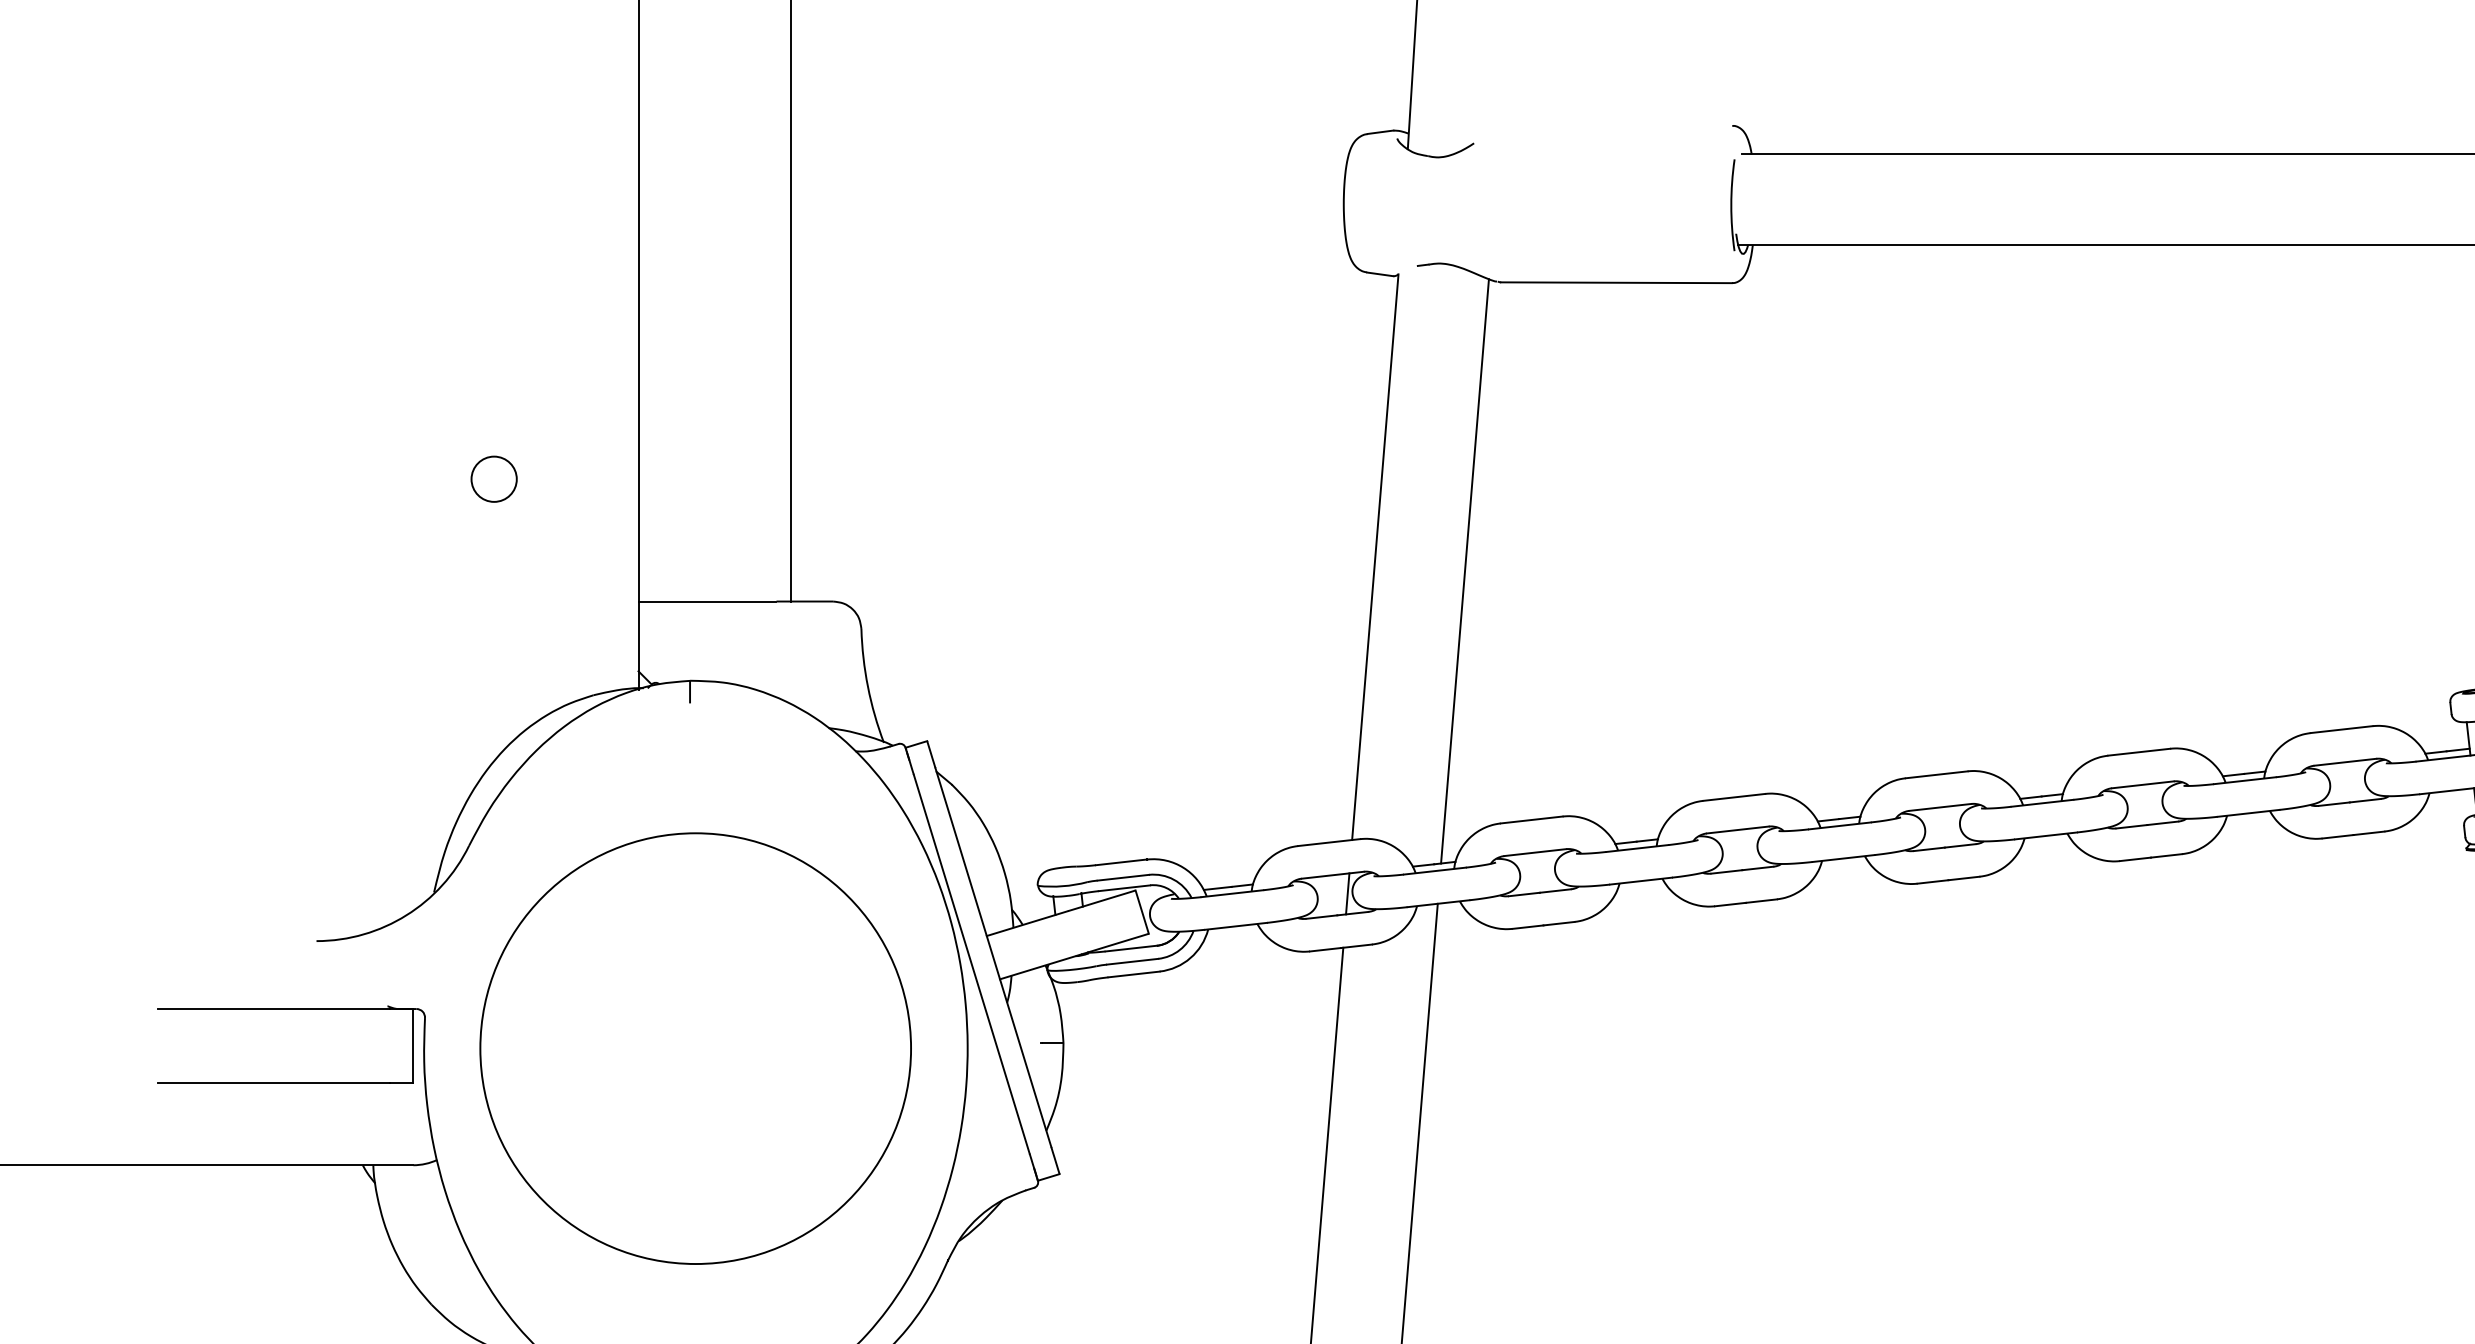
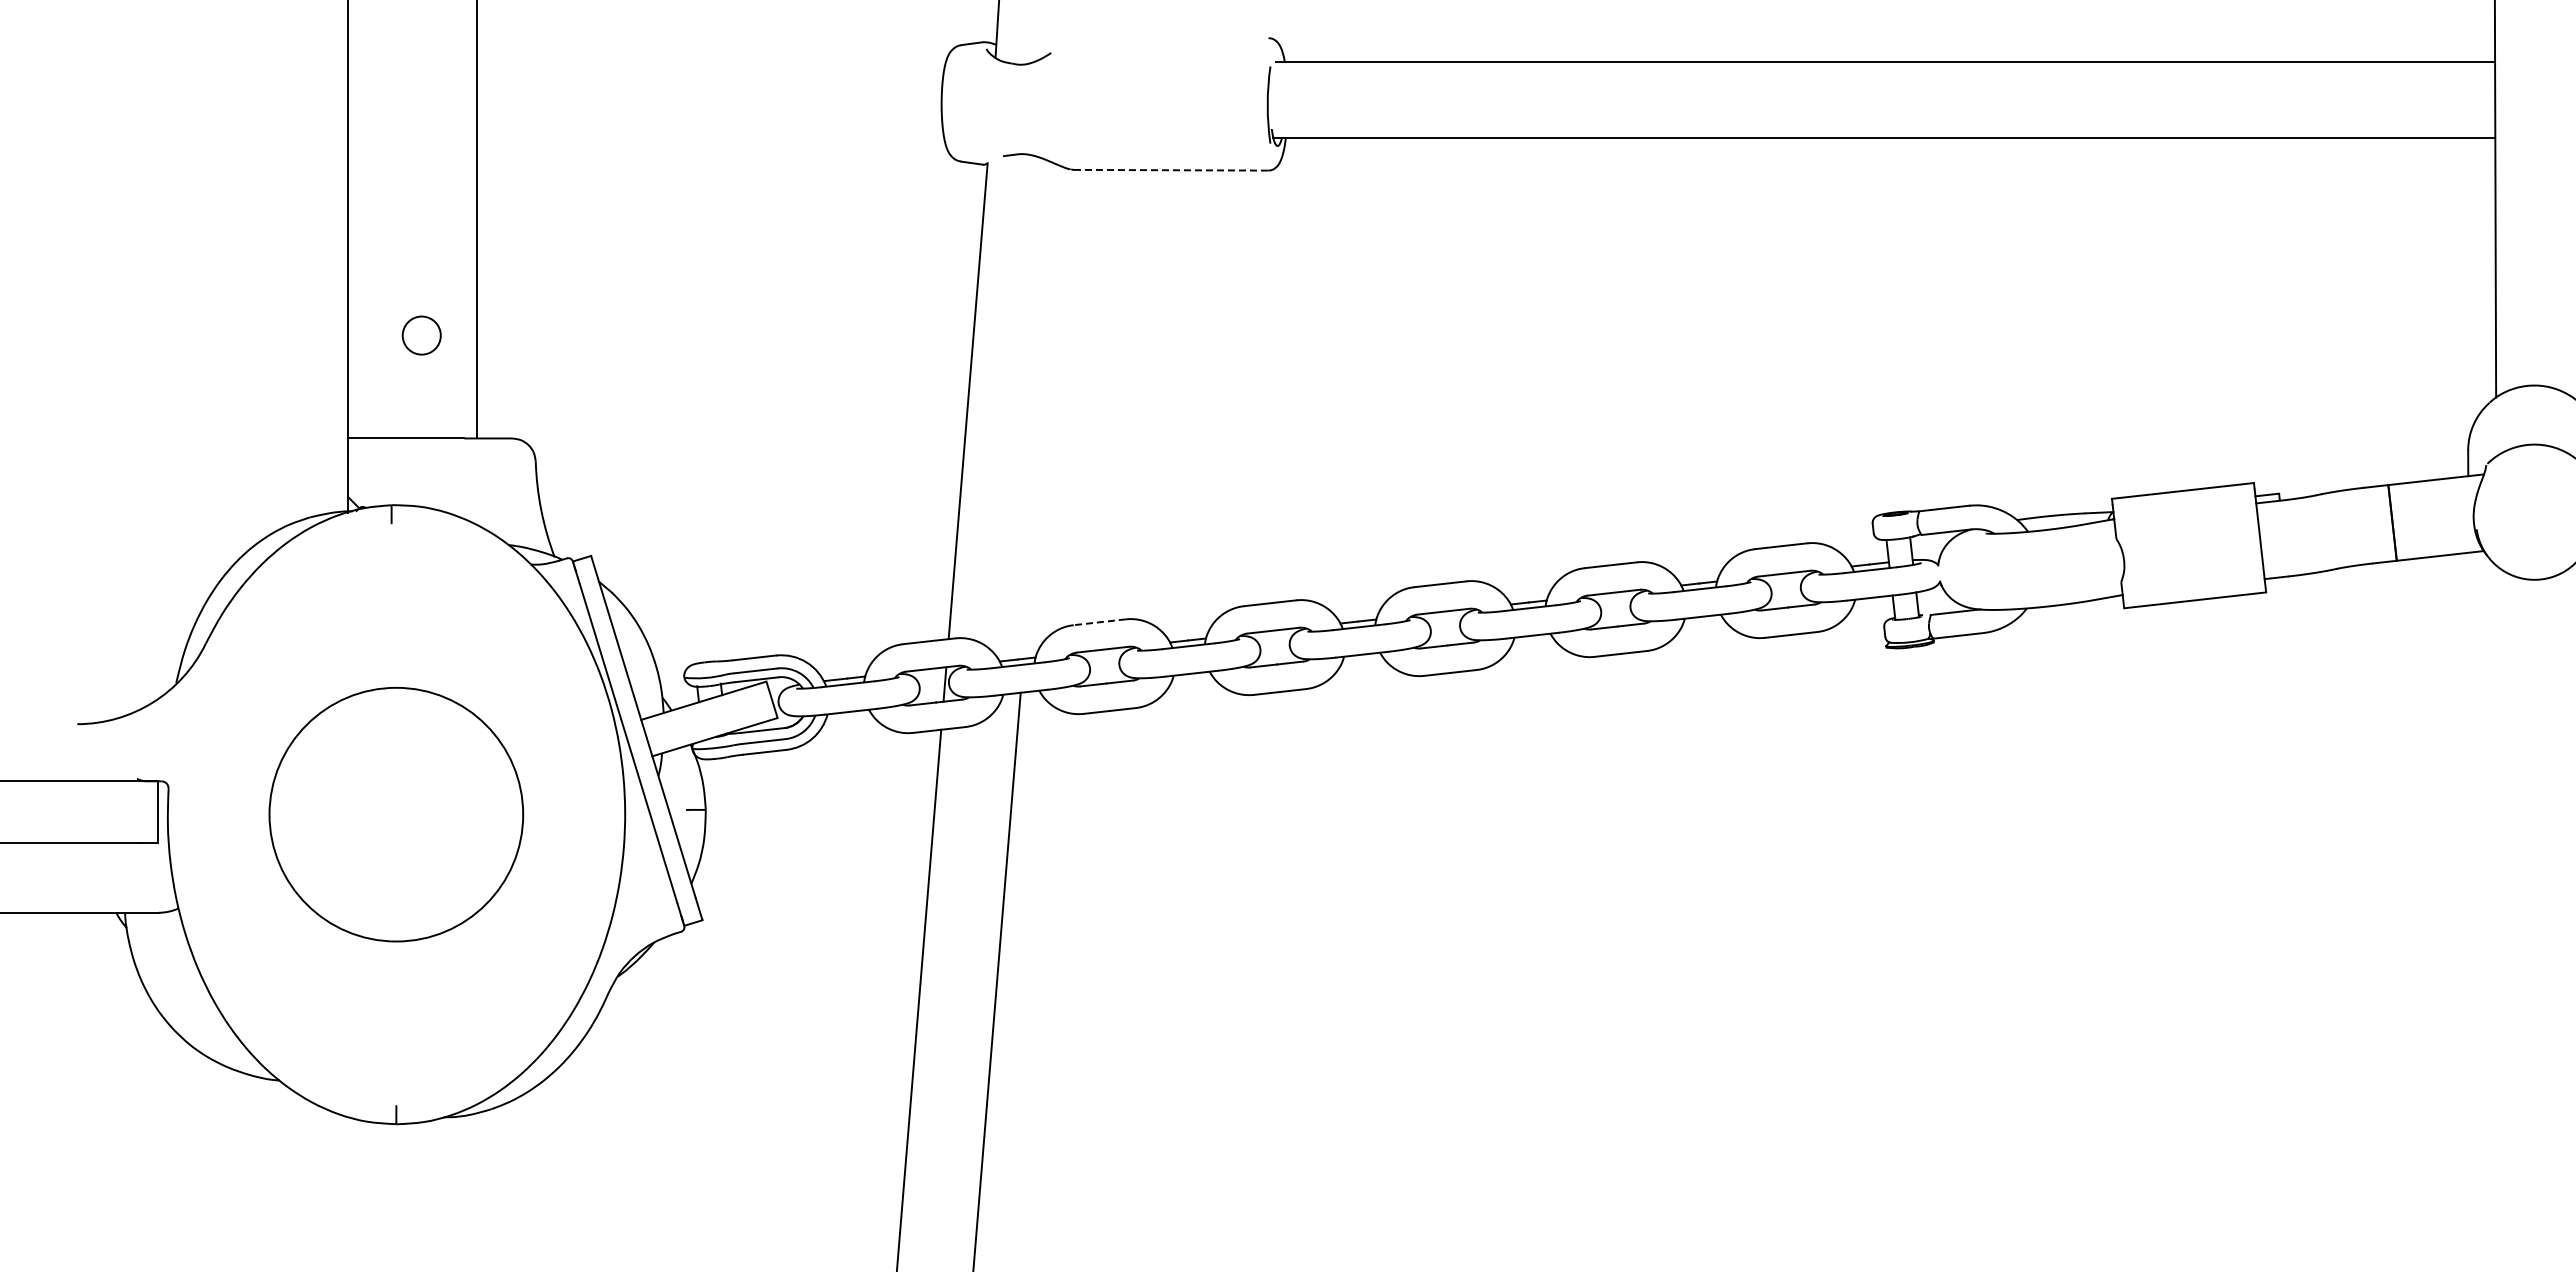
line: (1616, 283) -> (1171, 170), solid -> dashed
circle: (493, 479) -> (421, 335), moved
line: (1464, 570) -> (1043, 412), removed
line: (1531, 820) -> (1099, 622), solid -> dashed
circle: (695, 1048) -> (396, 814), size x0.7

